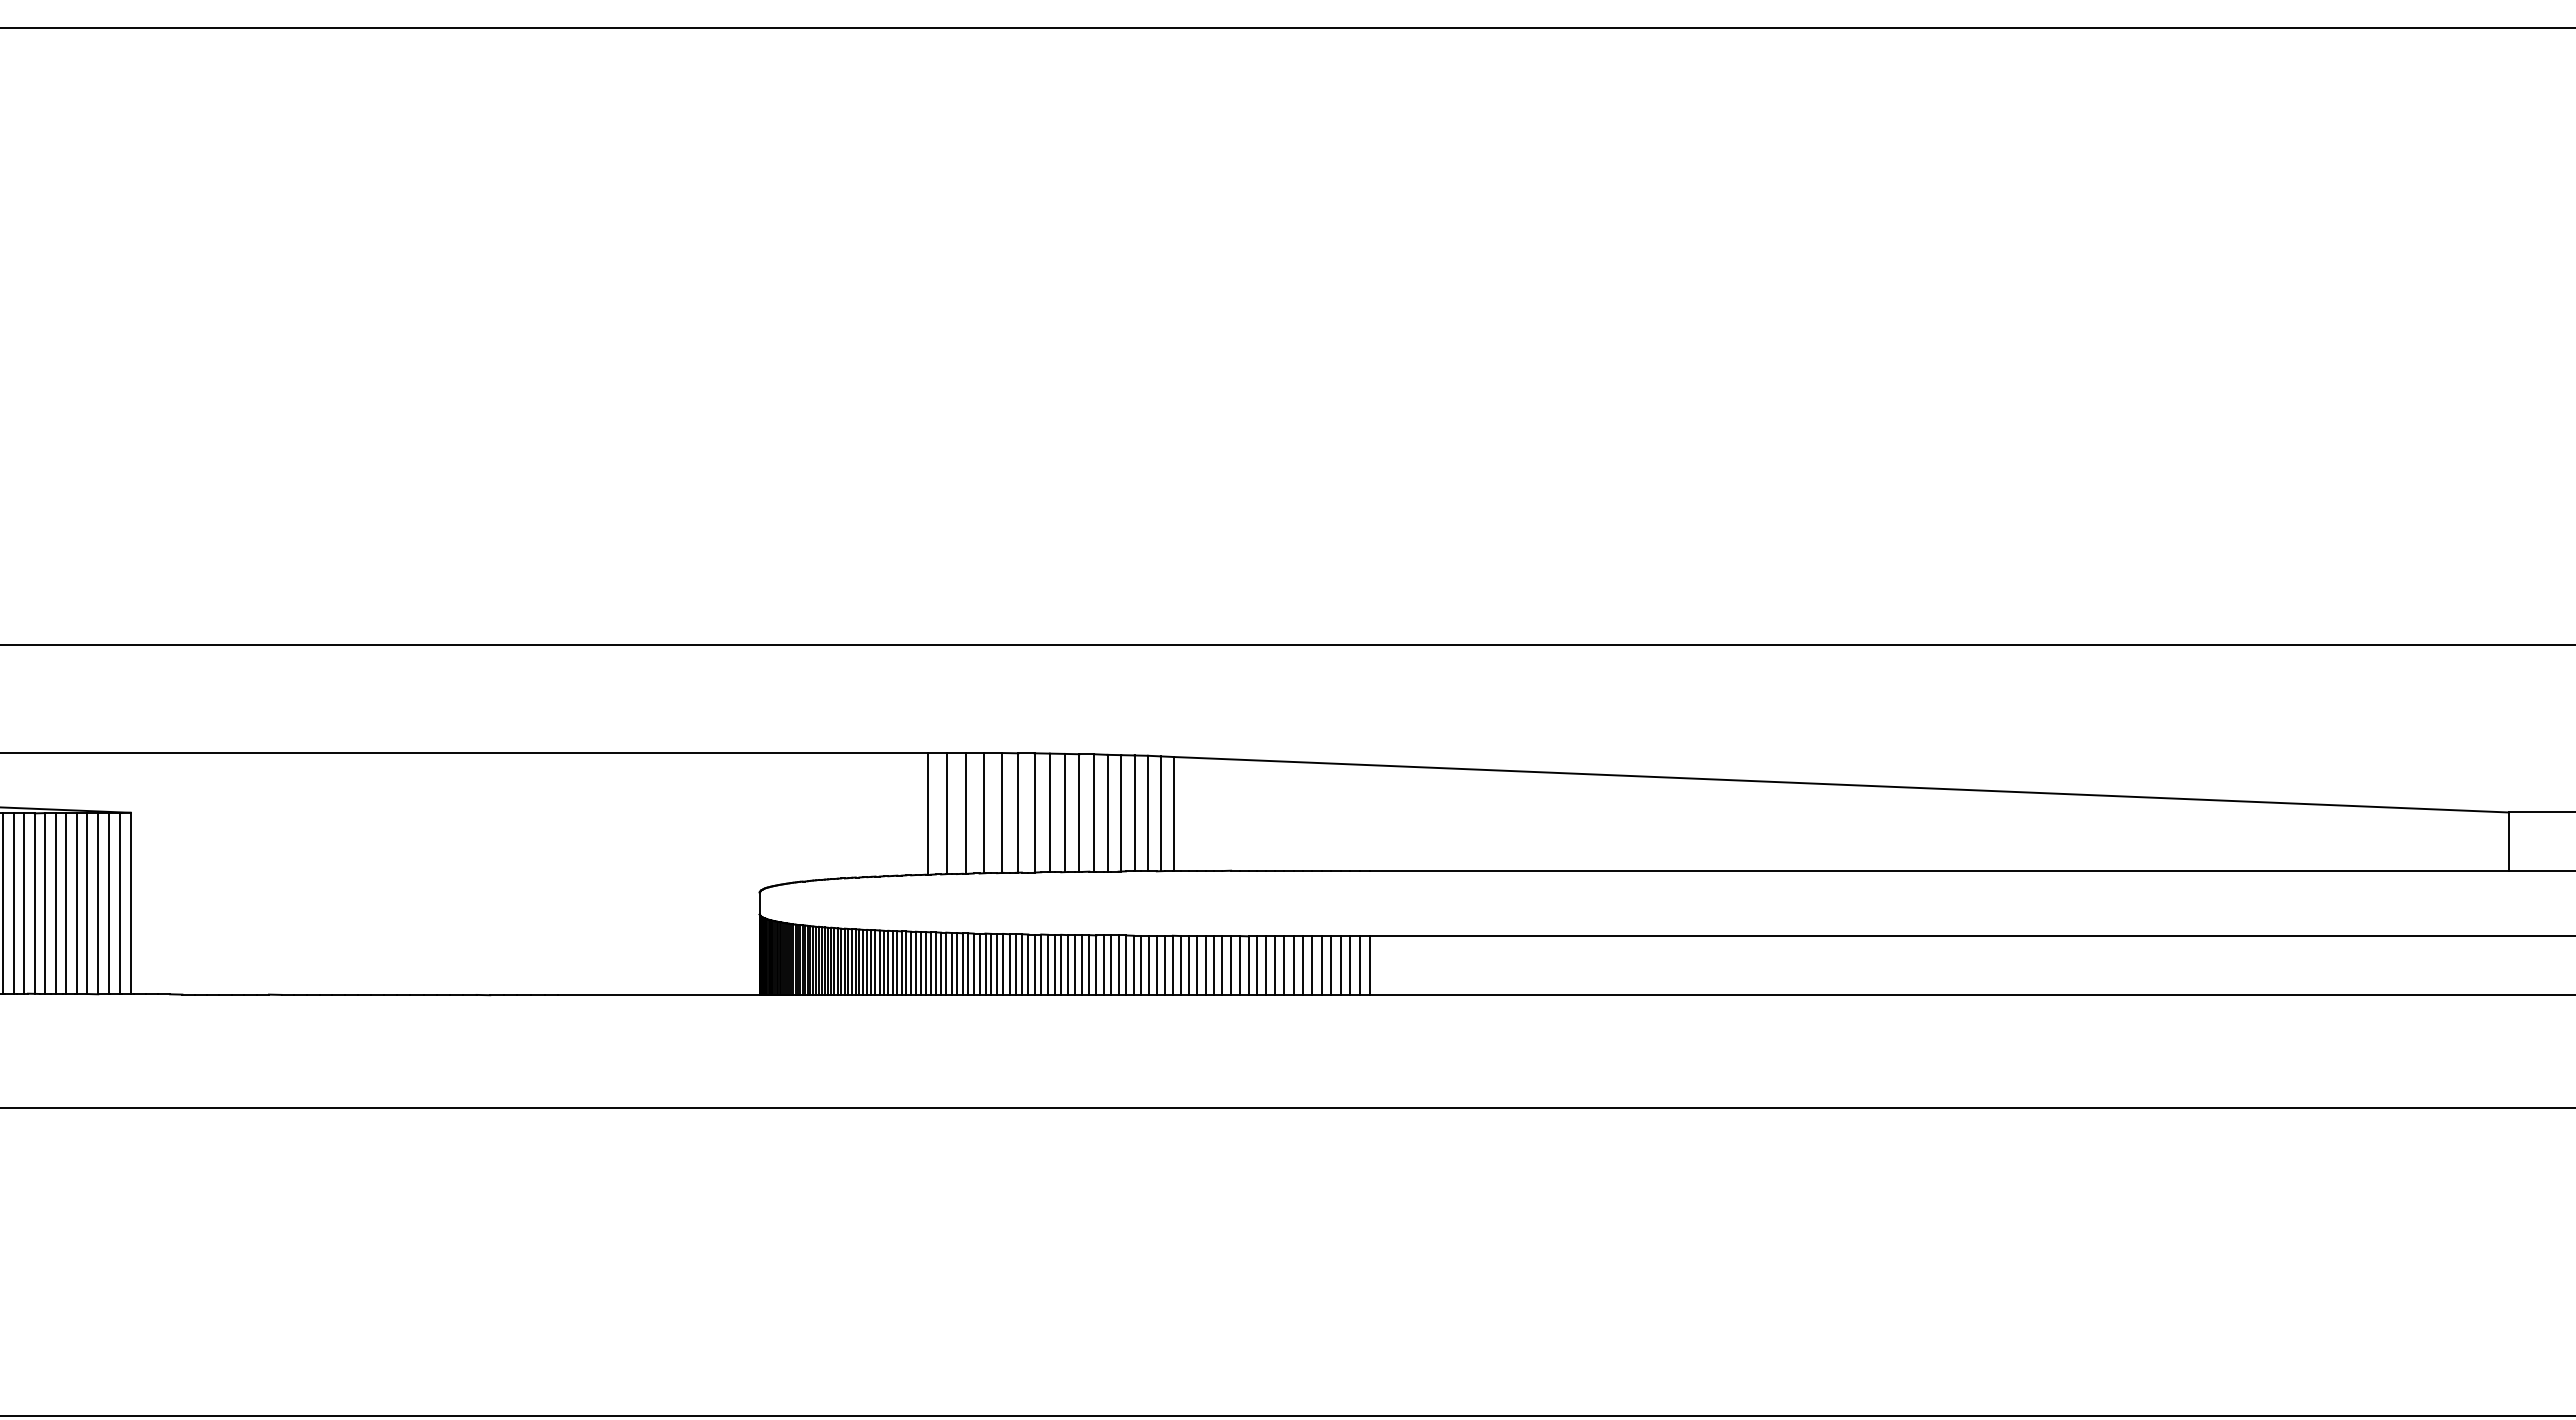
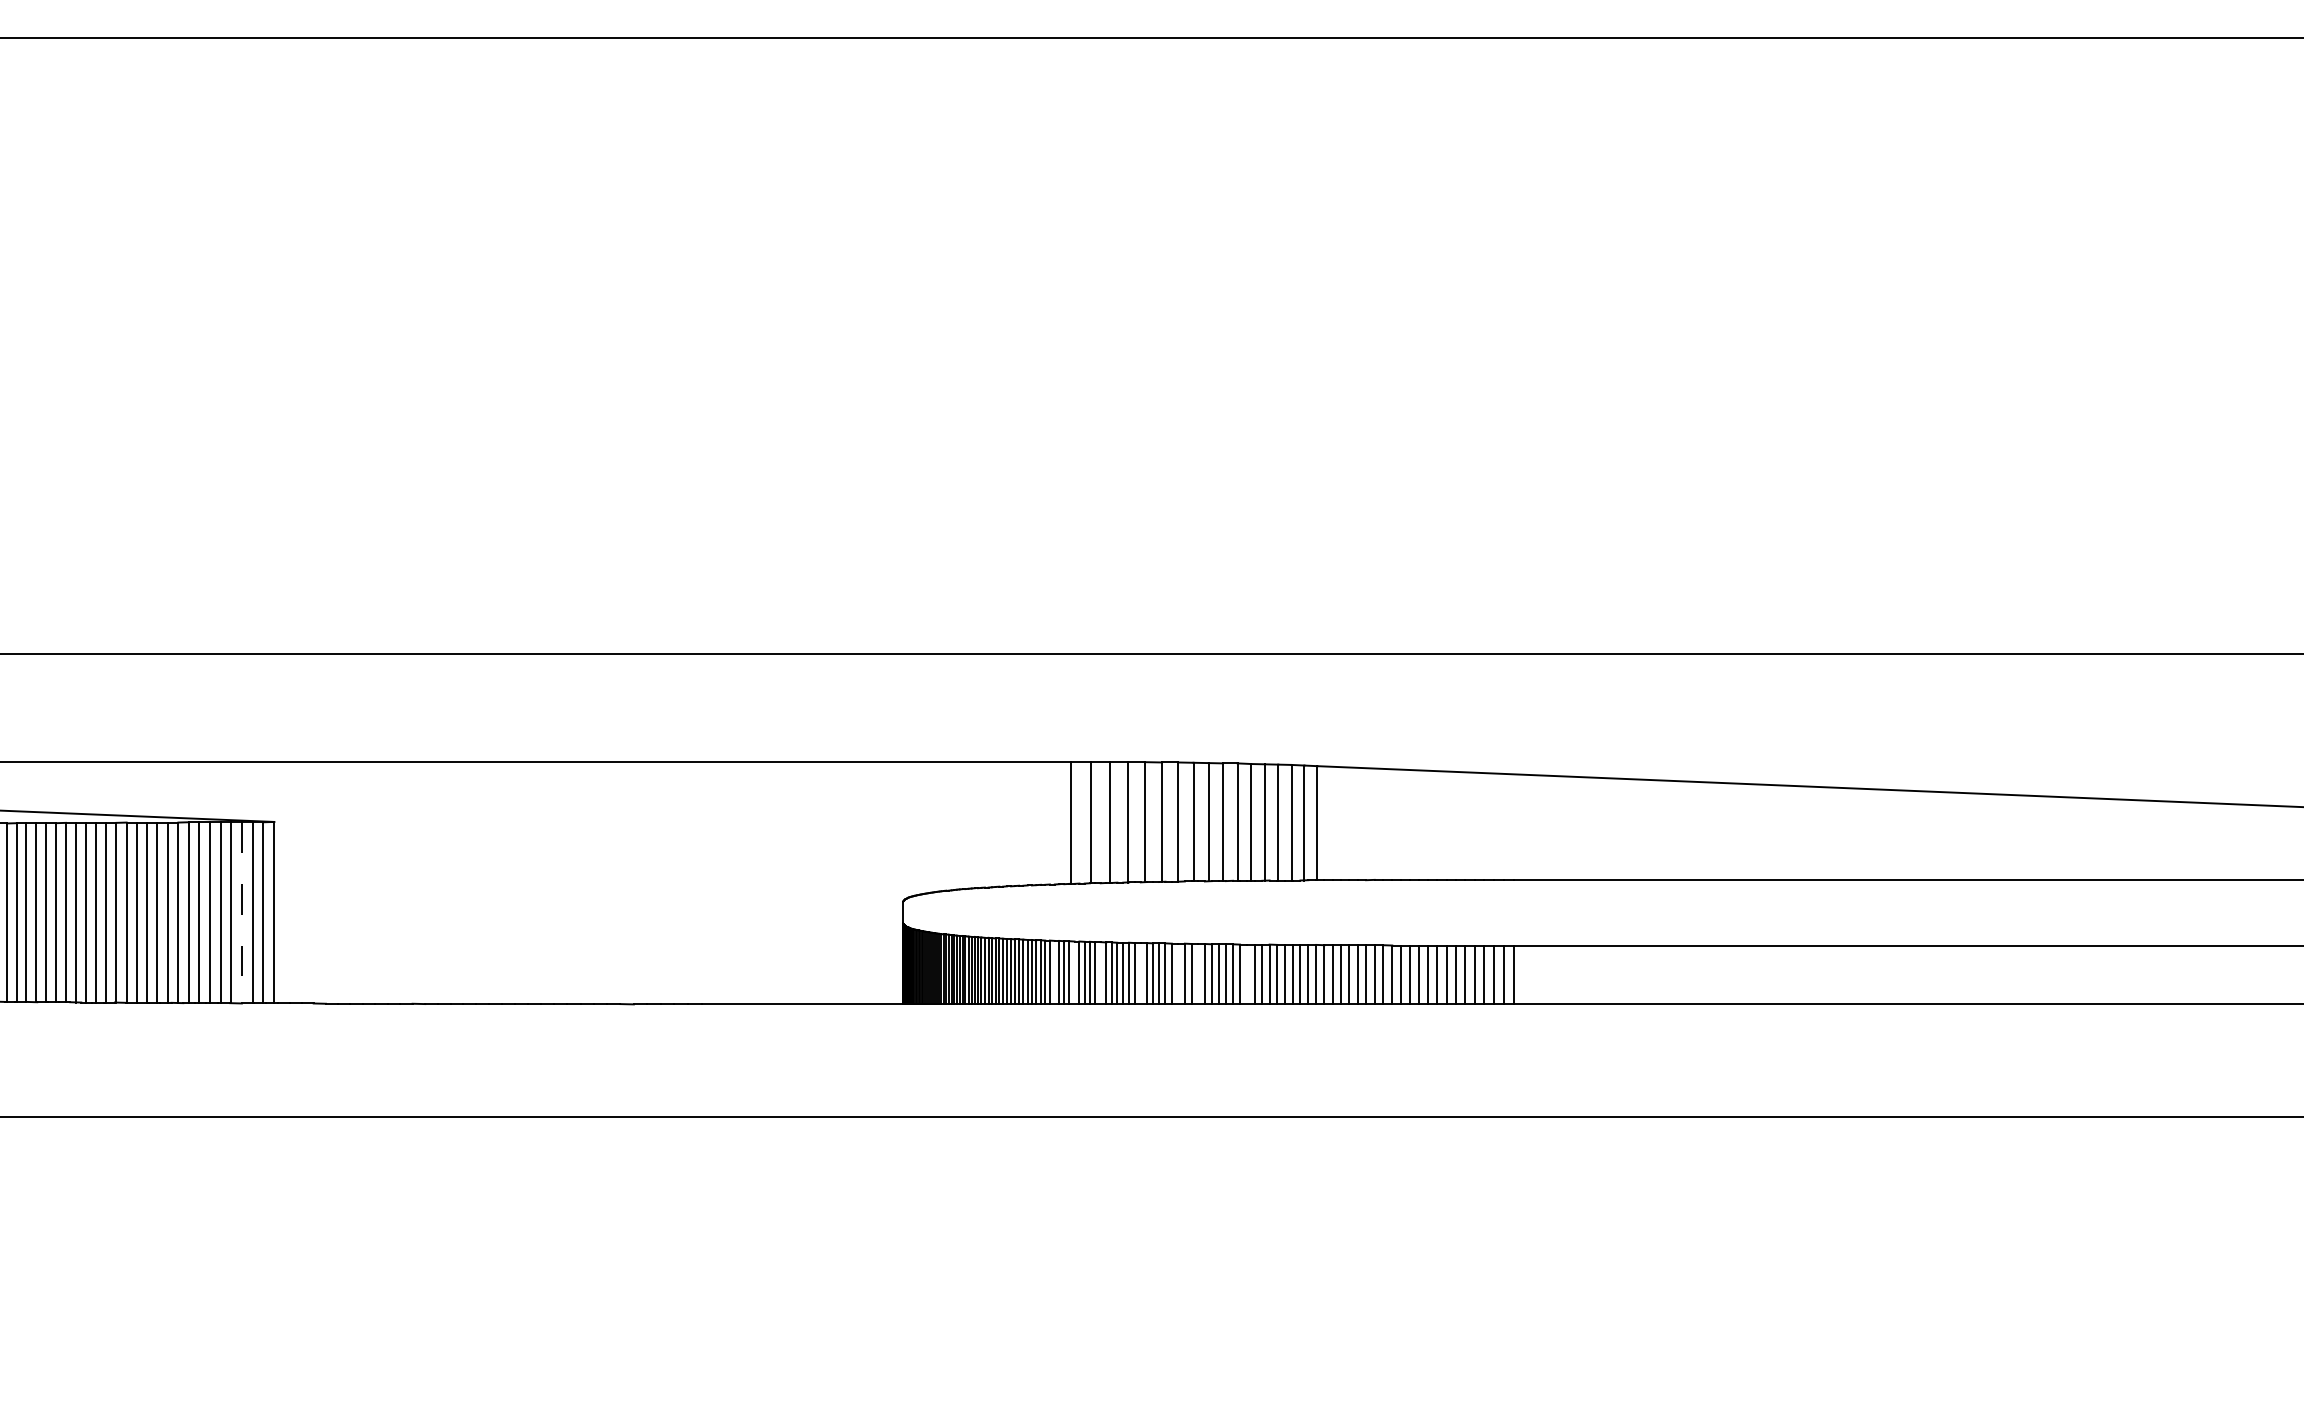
line: (98, 903) -> (242, 912), solid -> dashed
line: (911, 963) -> (1055, 972), removed
line: (930, 963) -> (1074, 972), removed
line: (957, 963) -> (1101, 972), removed
line: (997, 964) -> (1141, 973), removed
line: (1034, 964) -> (1178, 973), removed
line: (1054, 964) -> (1198, 973), removed
line: (1103, 965) -> (1247, 974), removed

